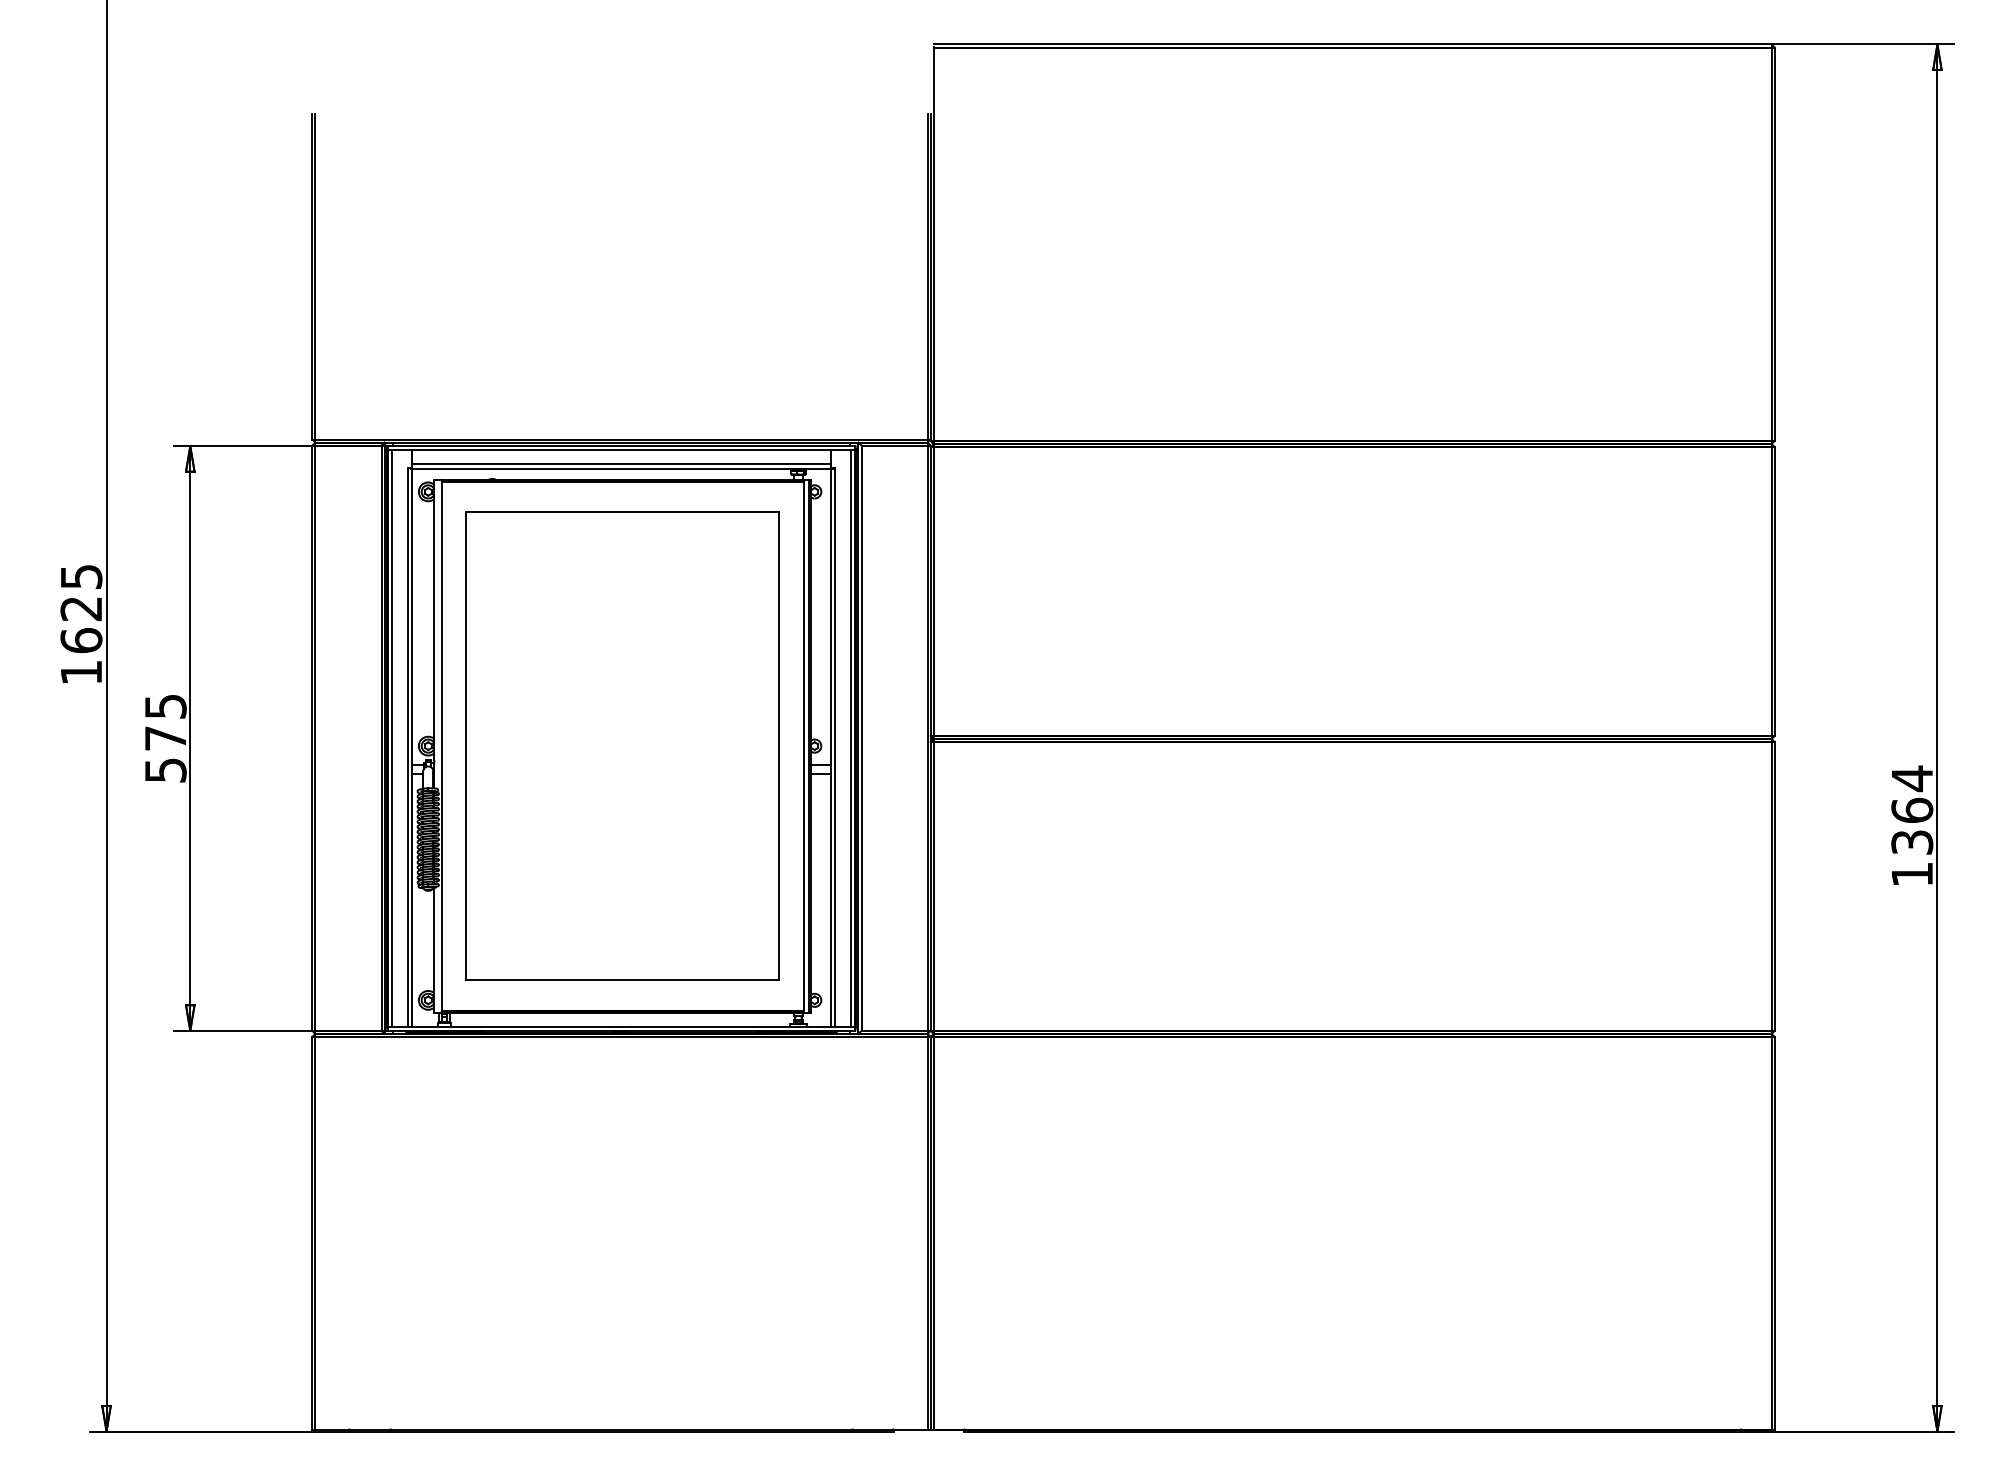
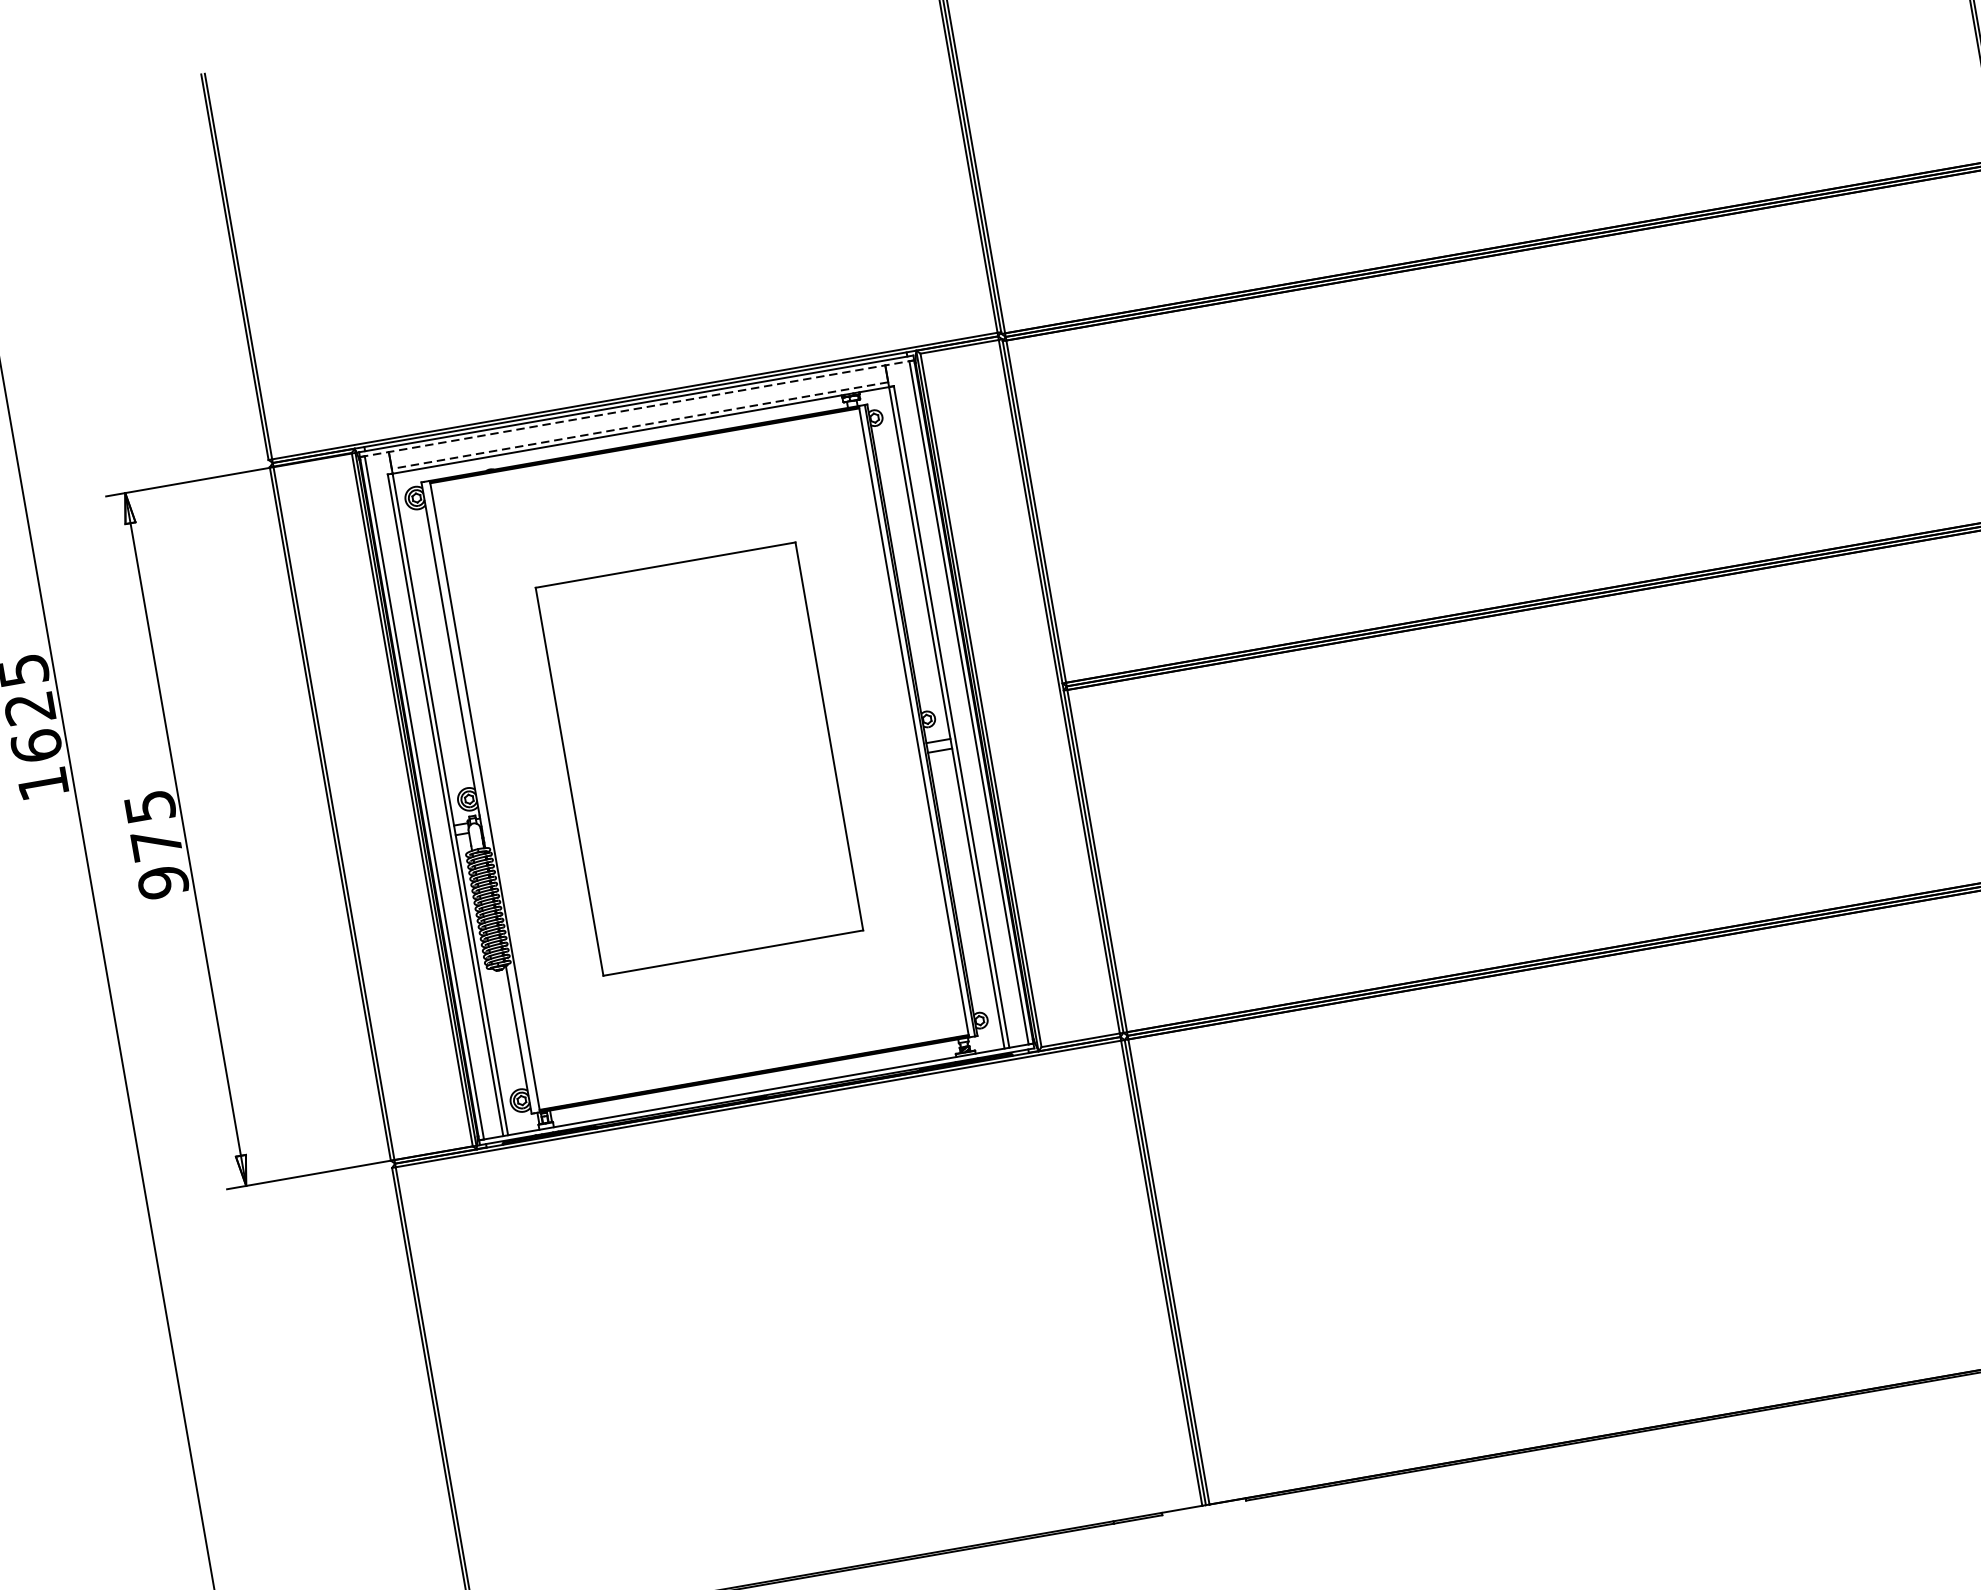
line: (621, 450) -> (637, 409), solid -> dashed
line: (621, 464) -> (640, 425), solid -> dashed
part: (622, 745) -> (699, 758), size x0.7
text: (165, 770) -> (162, 882), 575 -> 975

